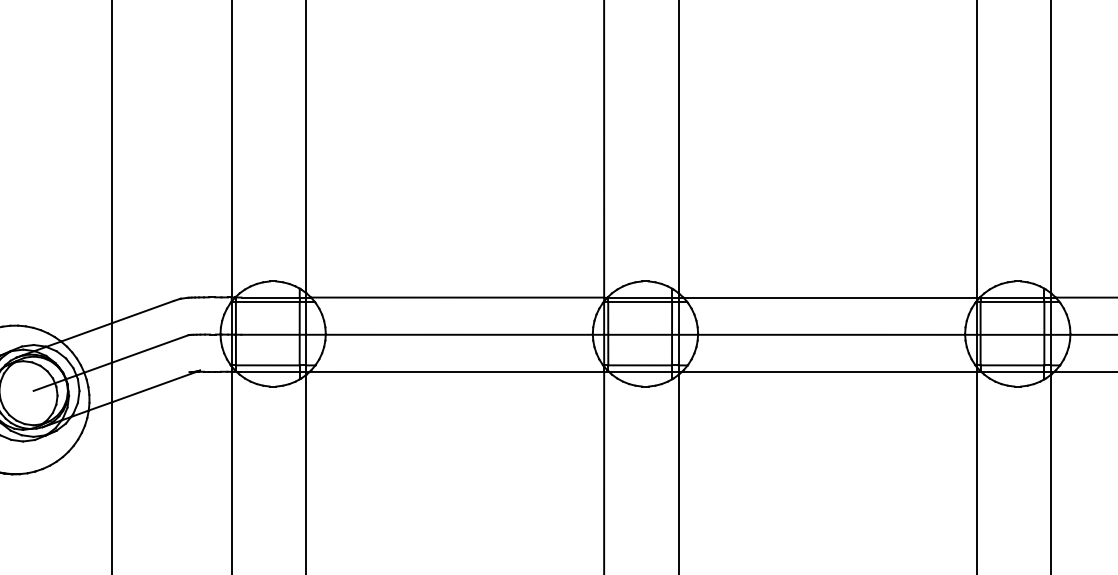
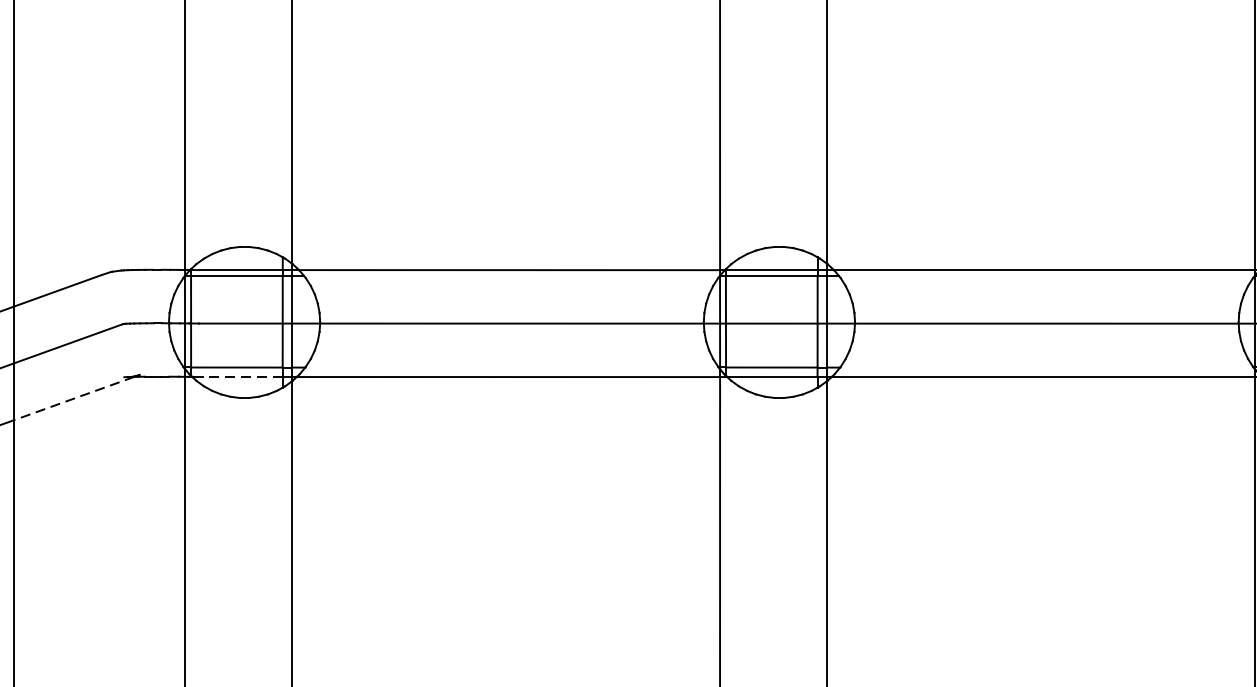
line: (269, 371) -> (239, 376), solid -> dashed
line: (154, 387) -> (74, 399), solid -> dashed

